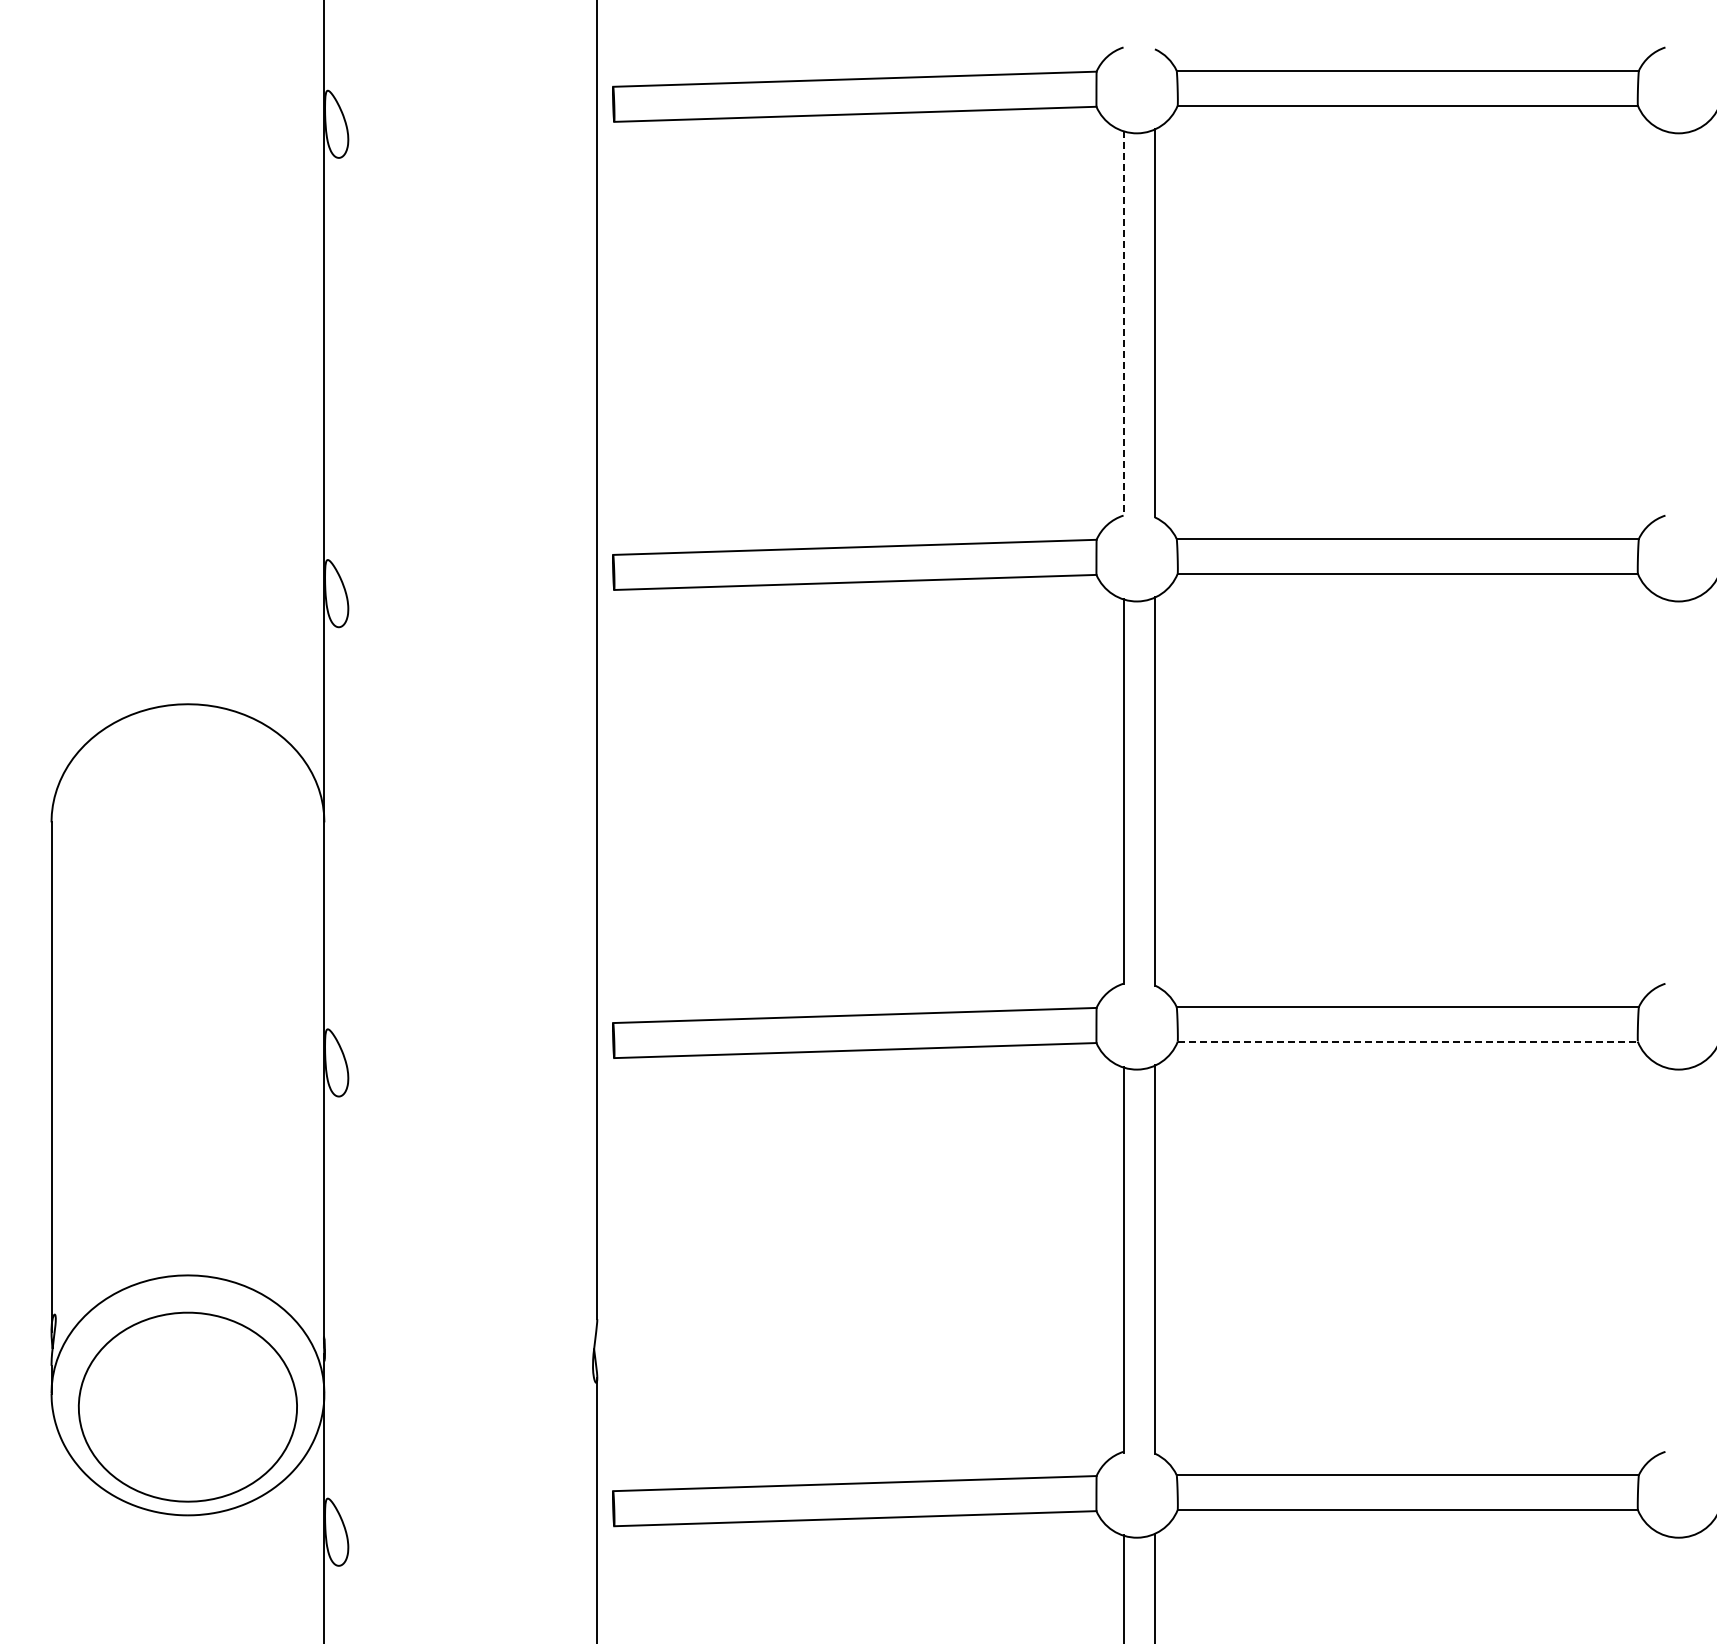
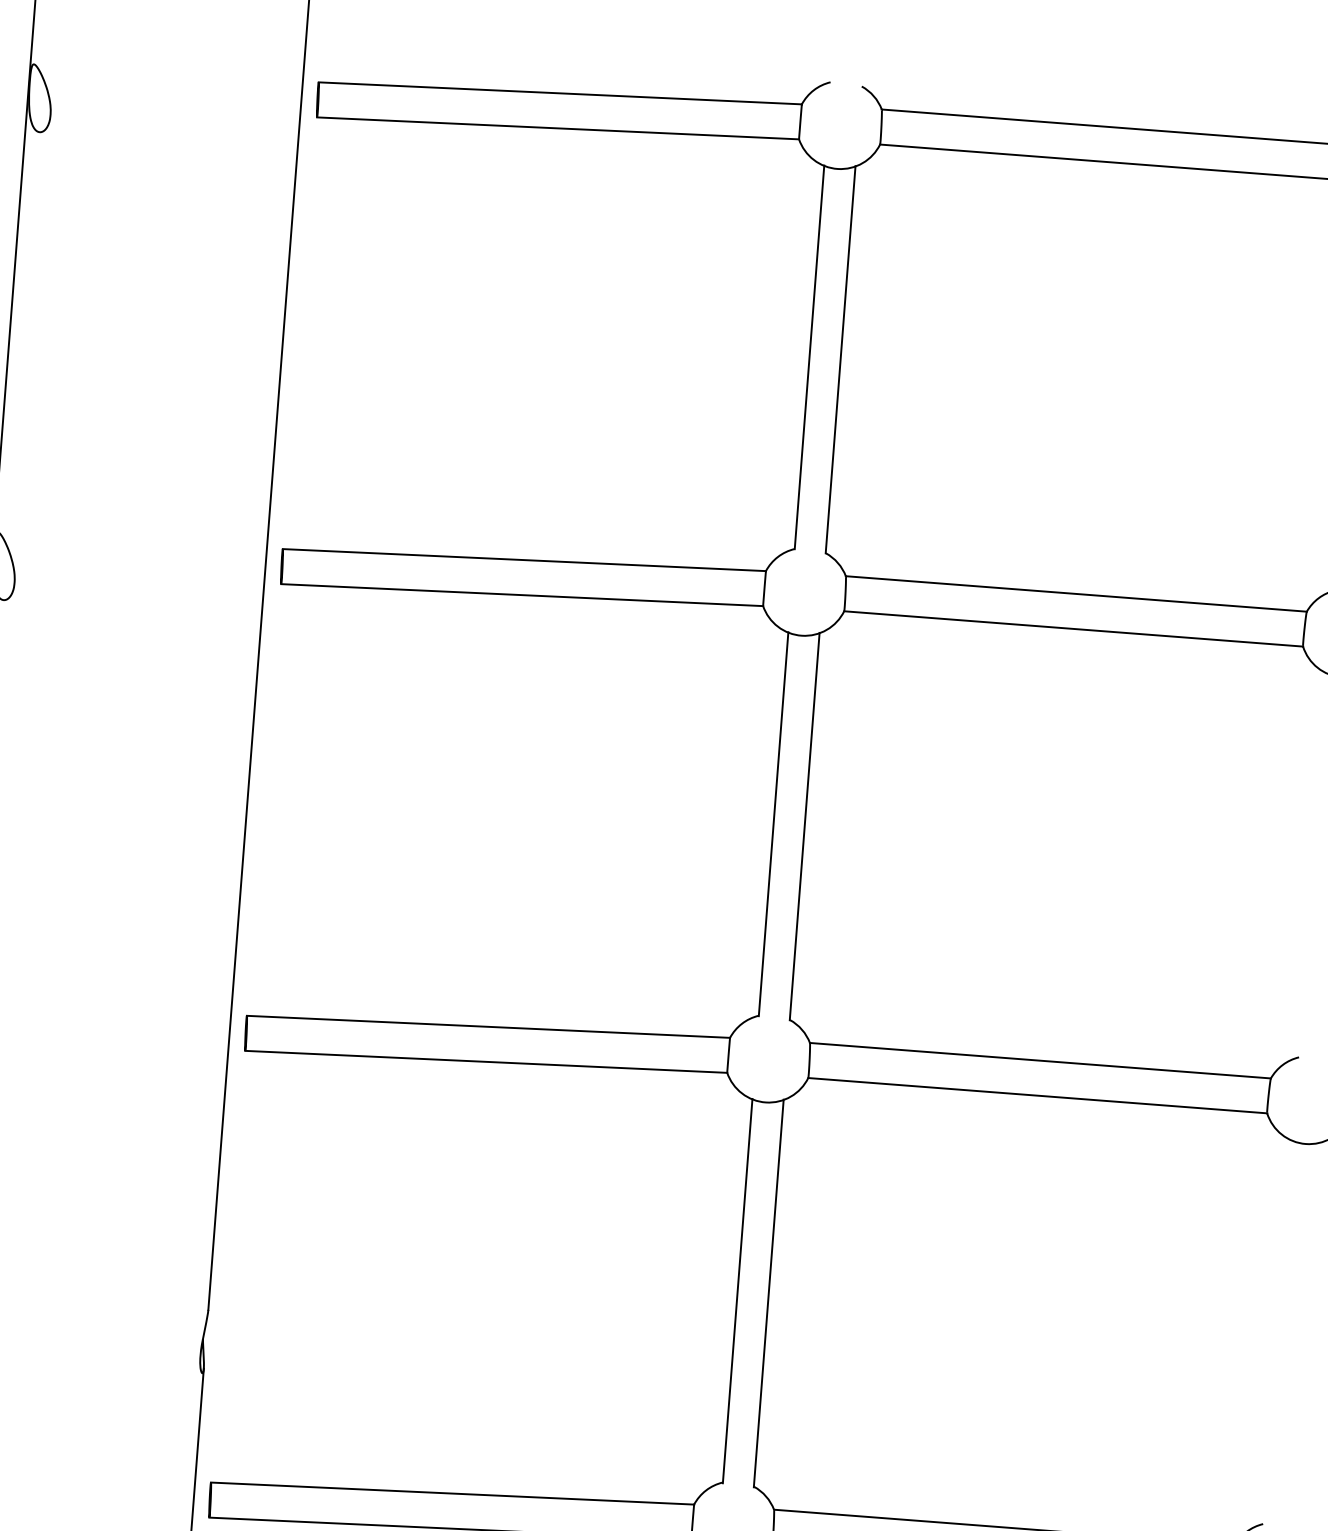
line: (1123, 323) -> (809, 357), dashed -> solid
line: (1408, 1041) -> (1038, 1095), dashed -> solid

